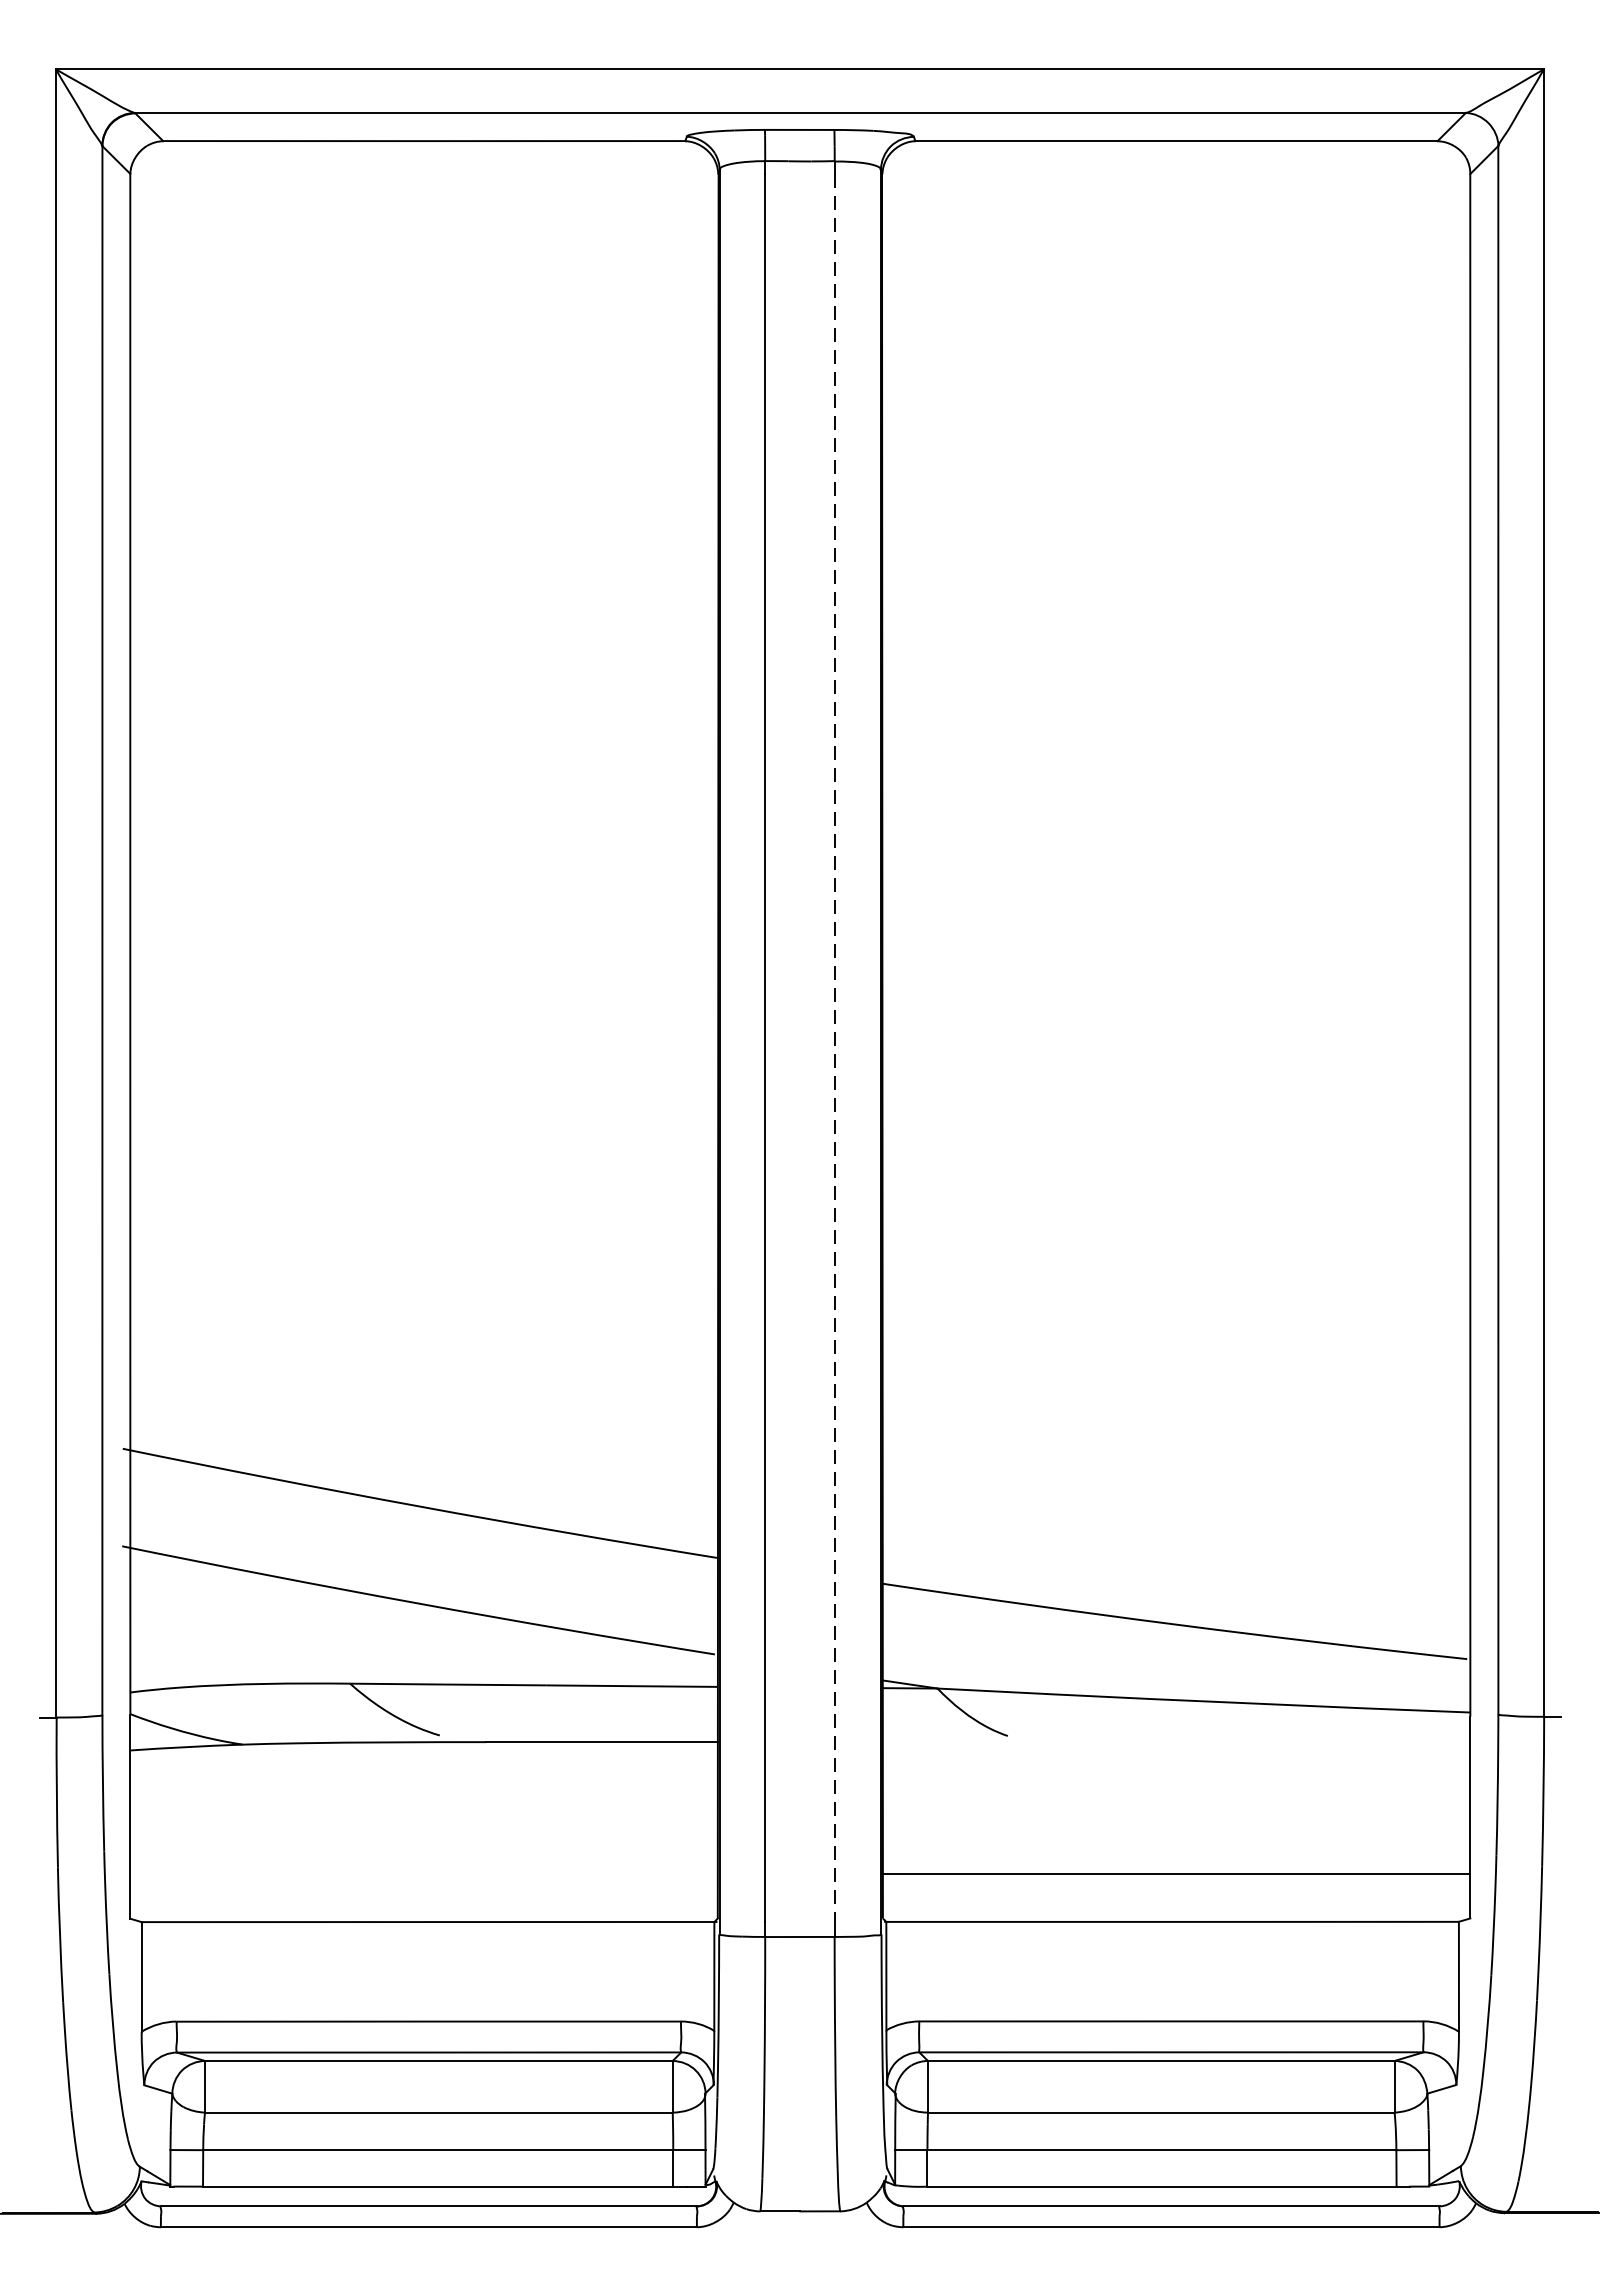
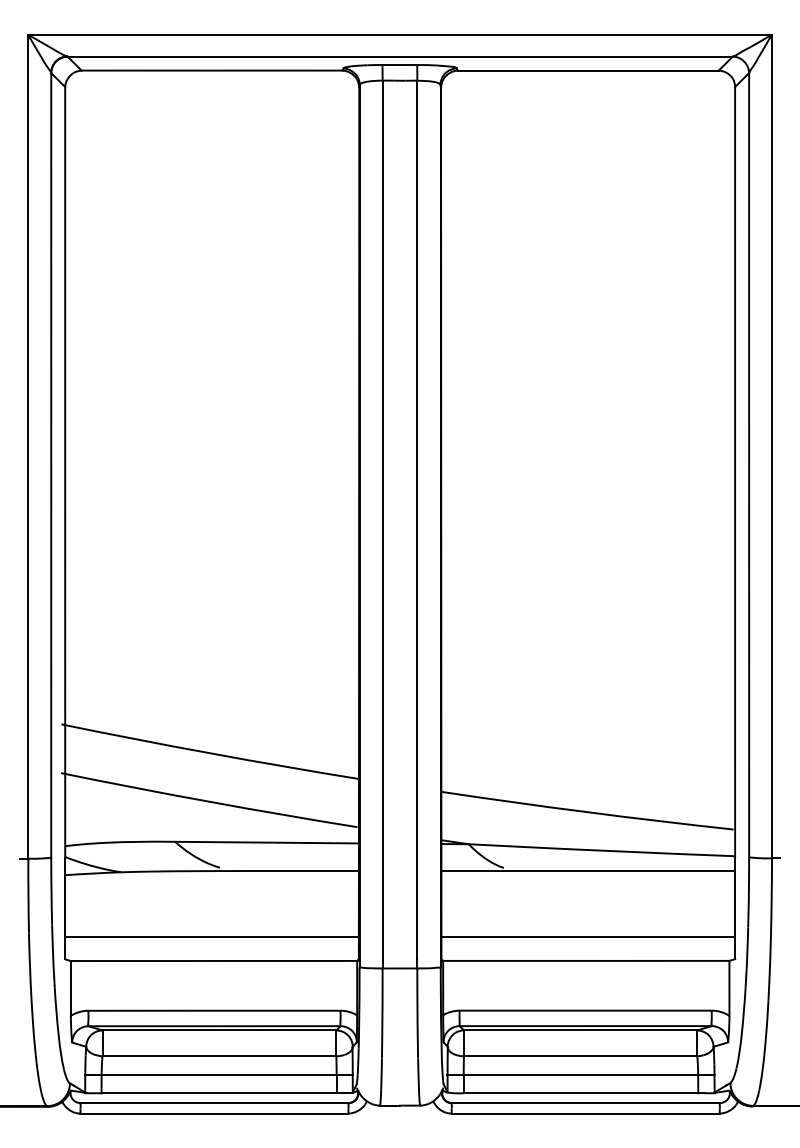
line: (835, 1046) -> (417, 523), dashed -> solid
line: (1177, 1743) -> (588, 871), added
line: (422, 1873) -> (211, 936), added

